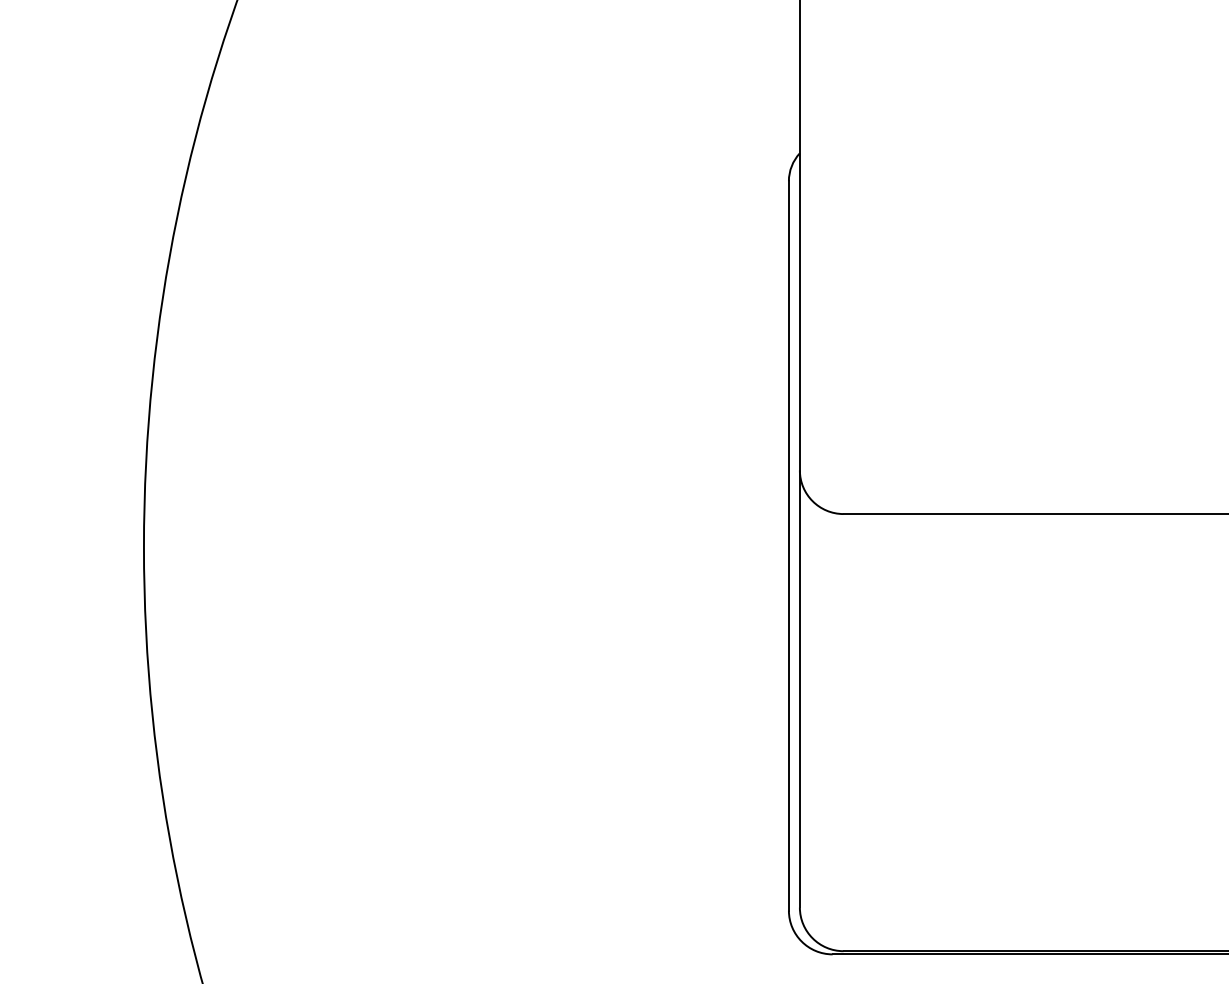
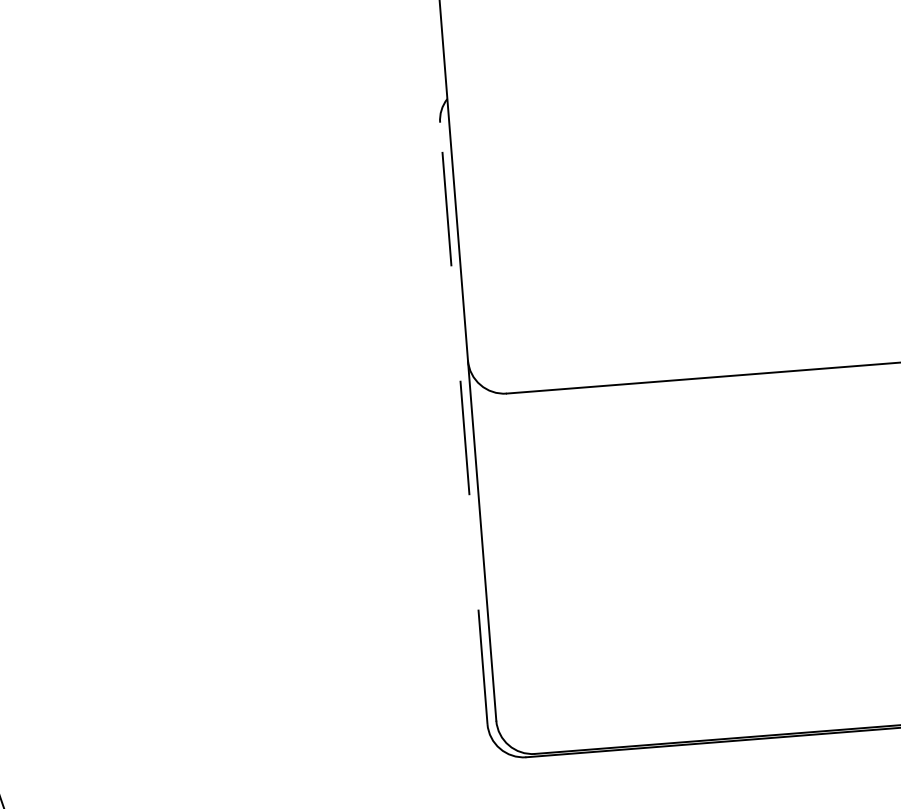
line: (788, 545) -> (463, 423), solid -> dashed

